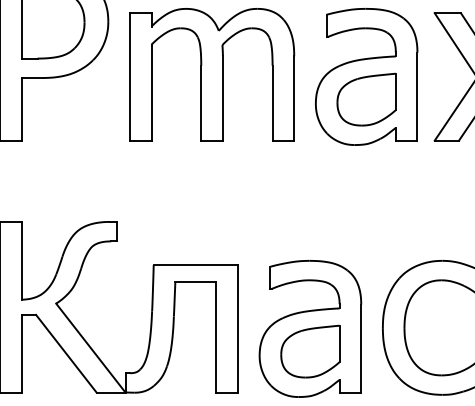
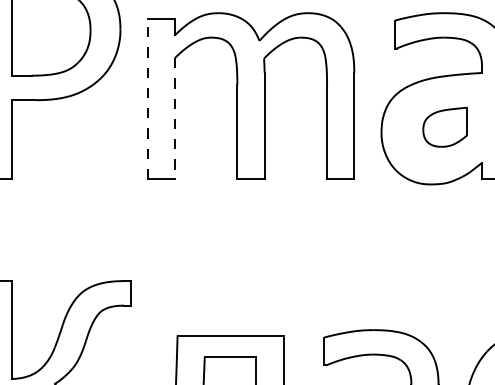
line: (129, 76) -> (147, 98), solid -> dashed
line: (151, 93) -> (174, 119), solid -> dashed
part: (366, 99) -> (445, 127), size x0.6

